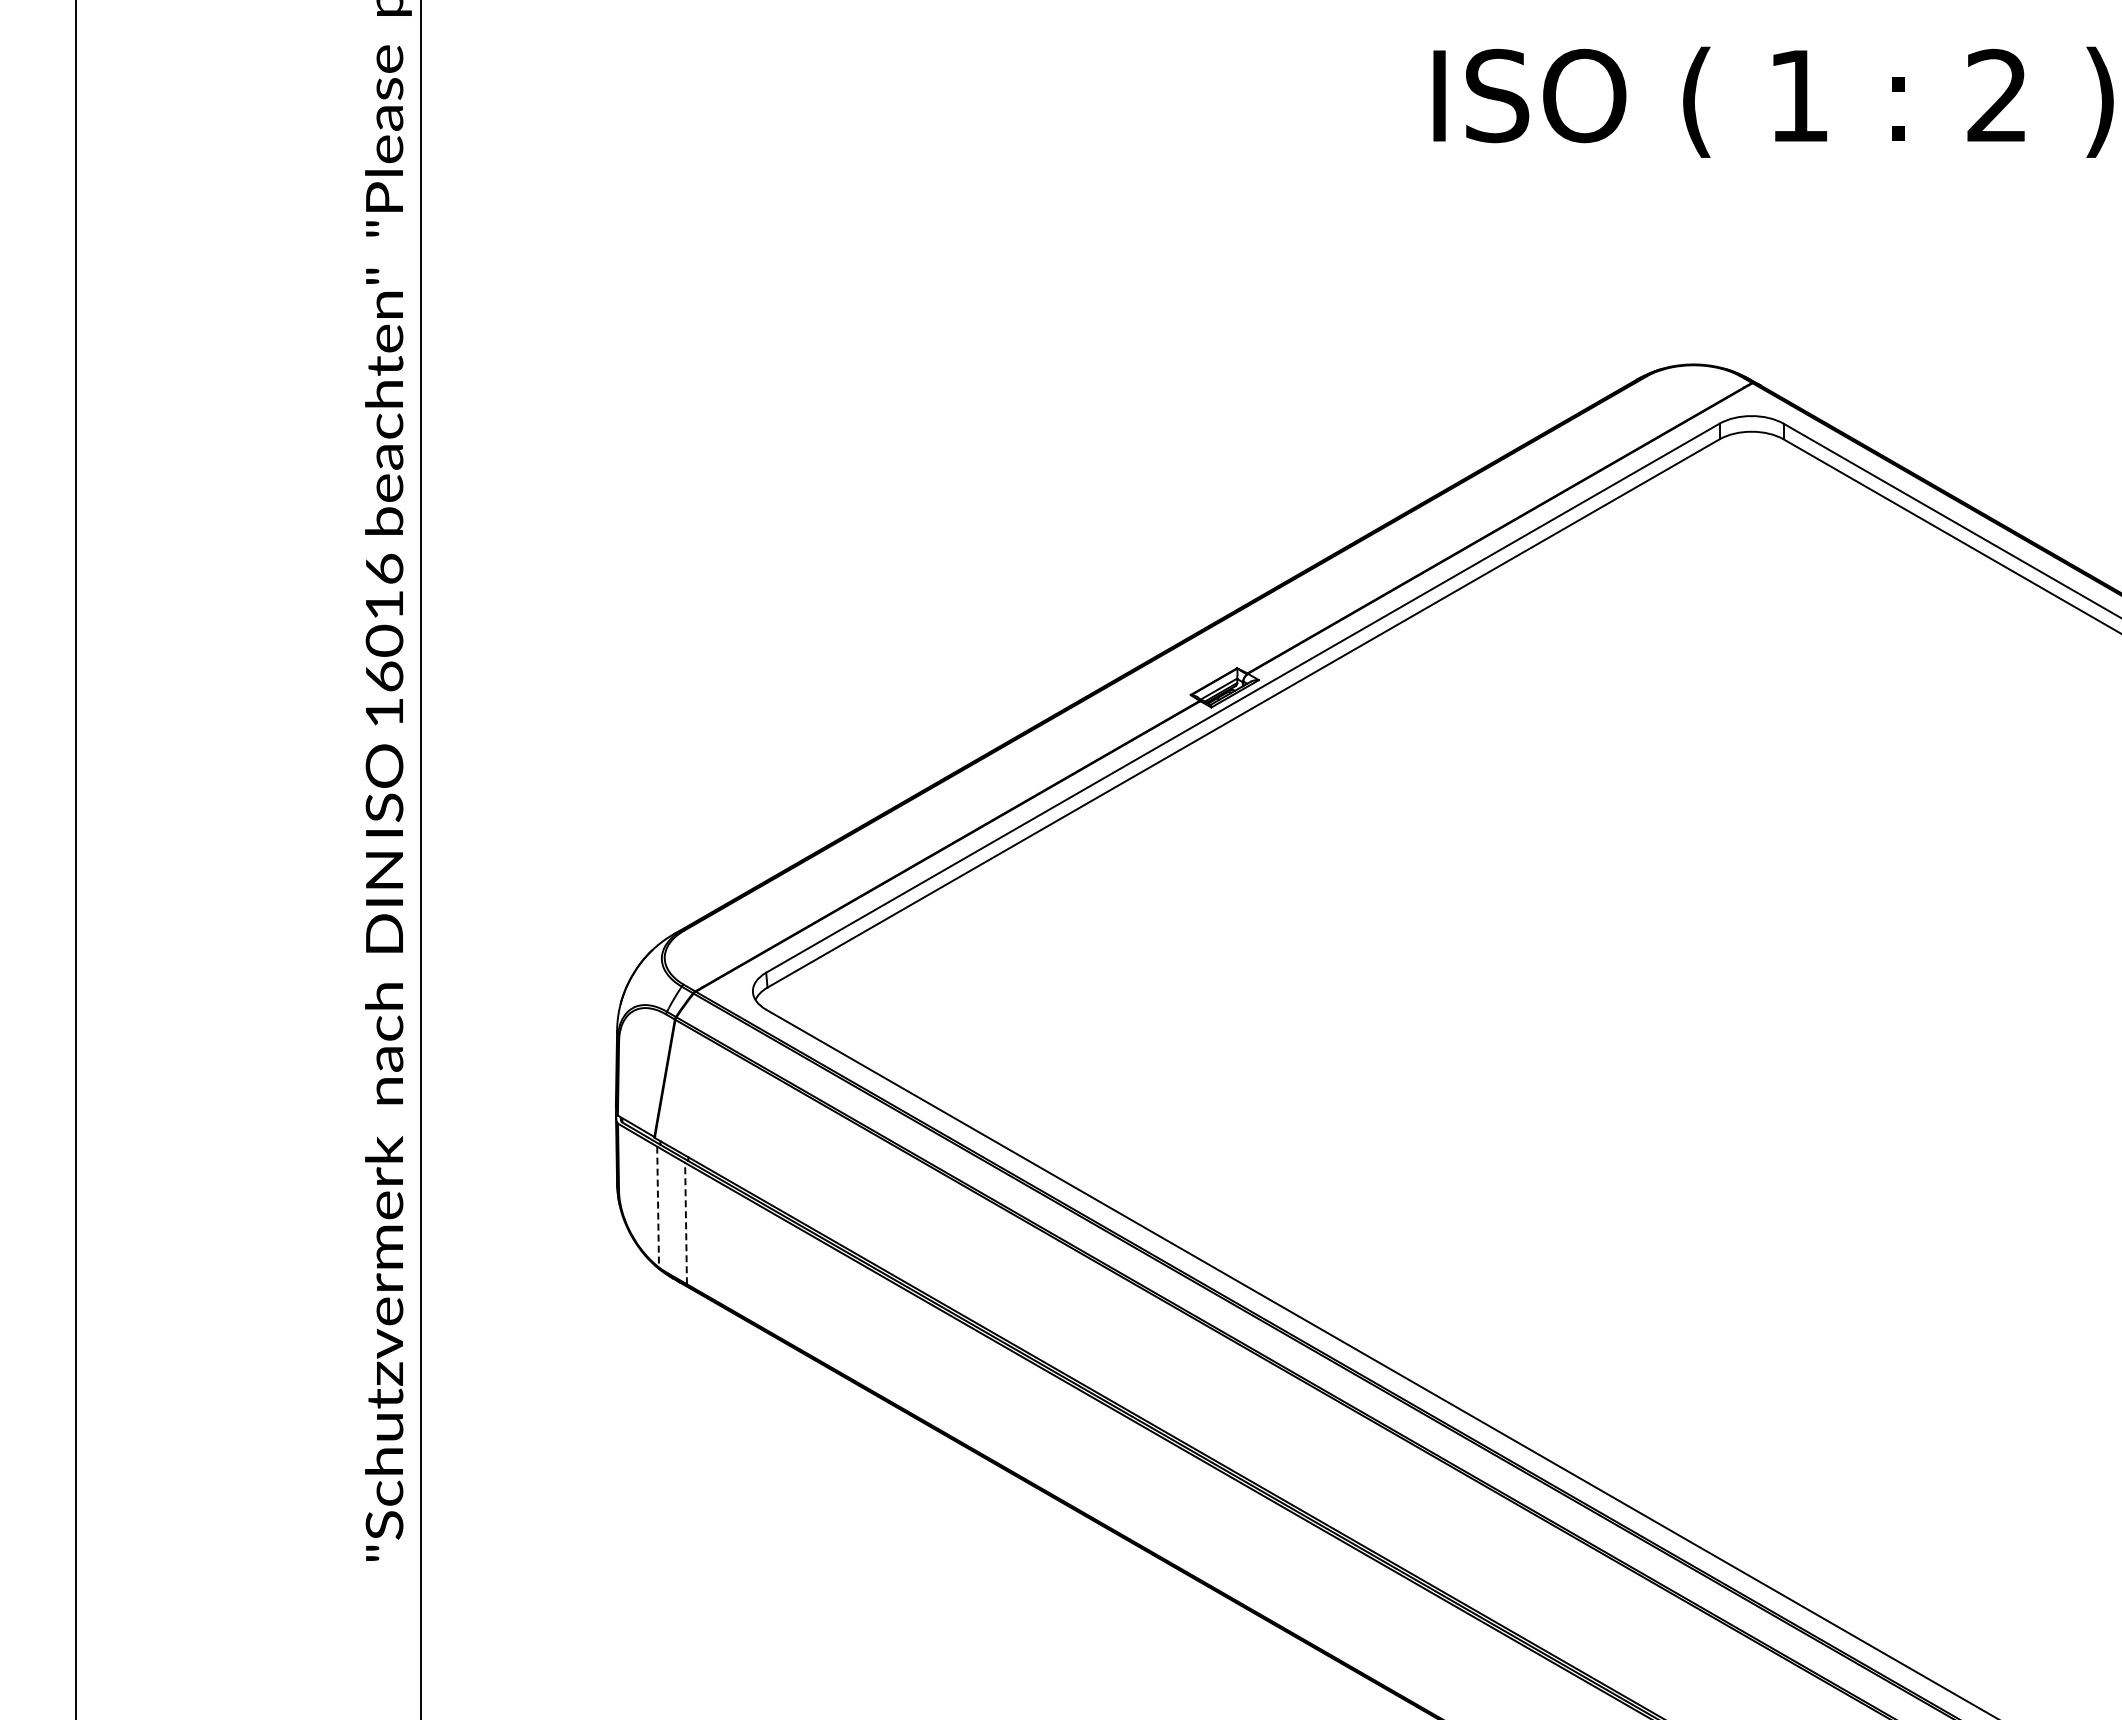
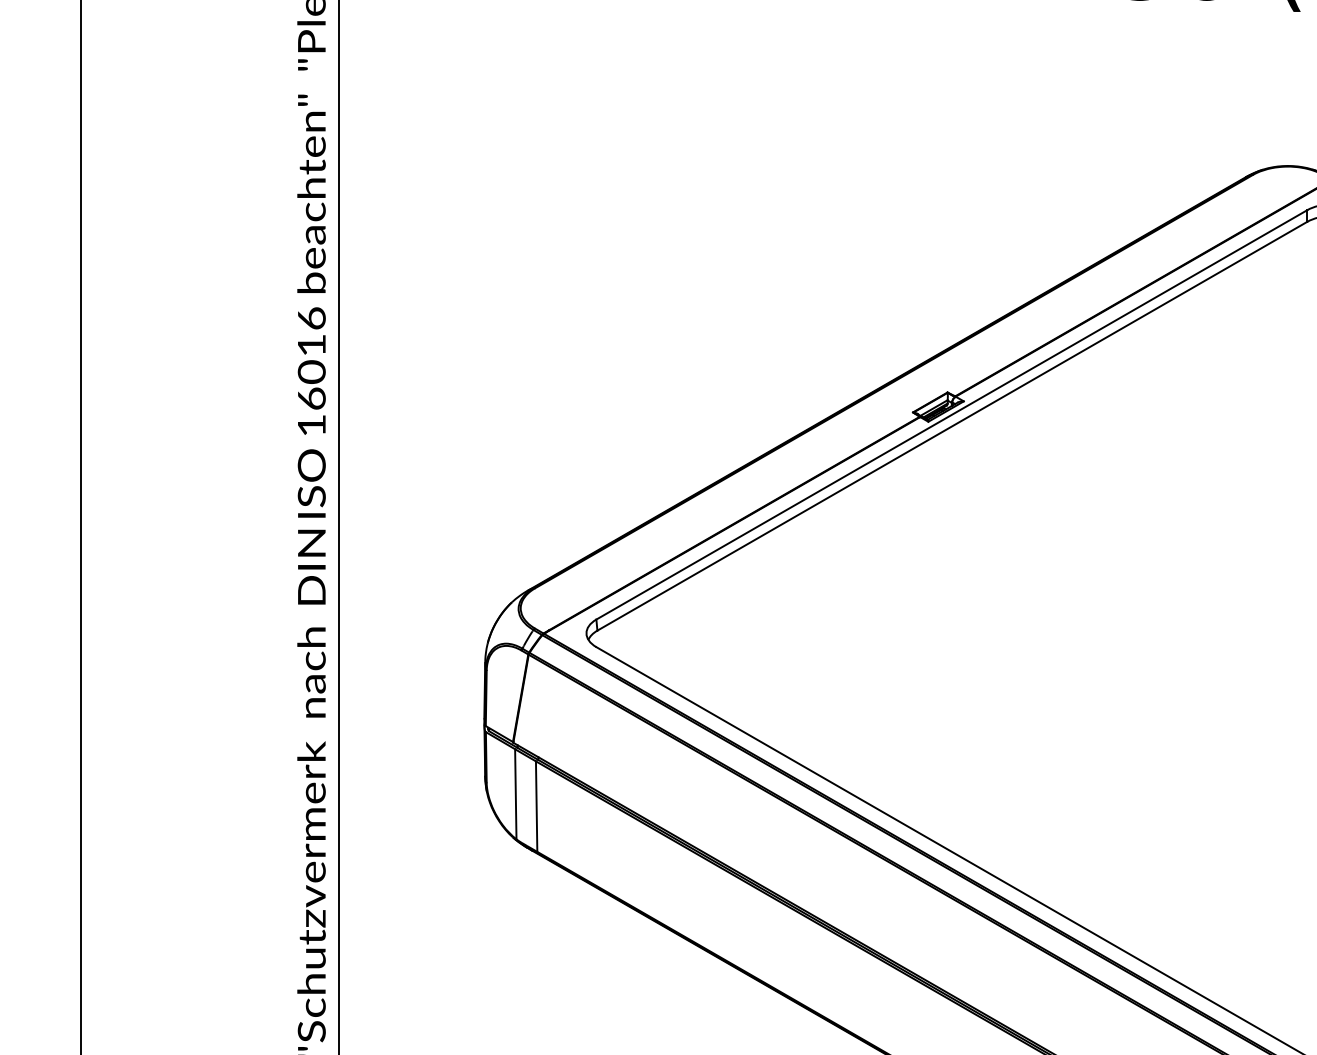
line: (658, 1207) -> (516, 794), dashed -> solid
line: (686, 1223) -> (536, 806), dashed -> solid

